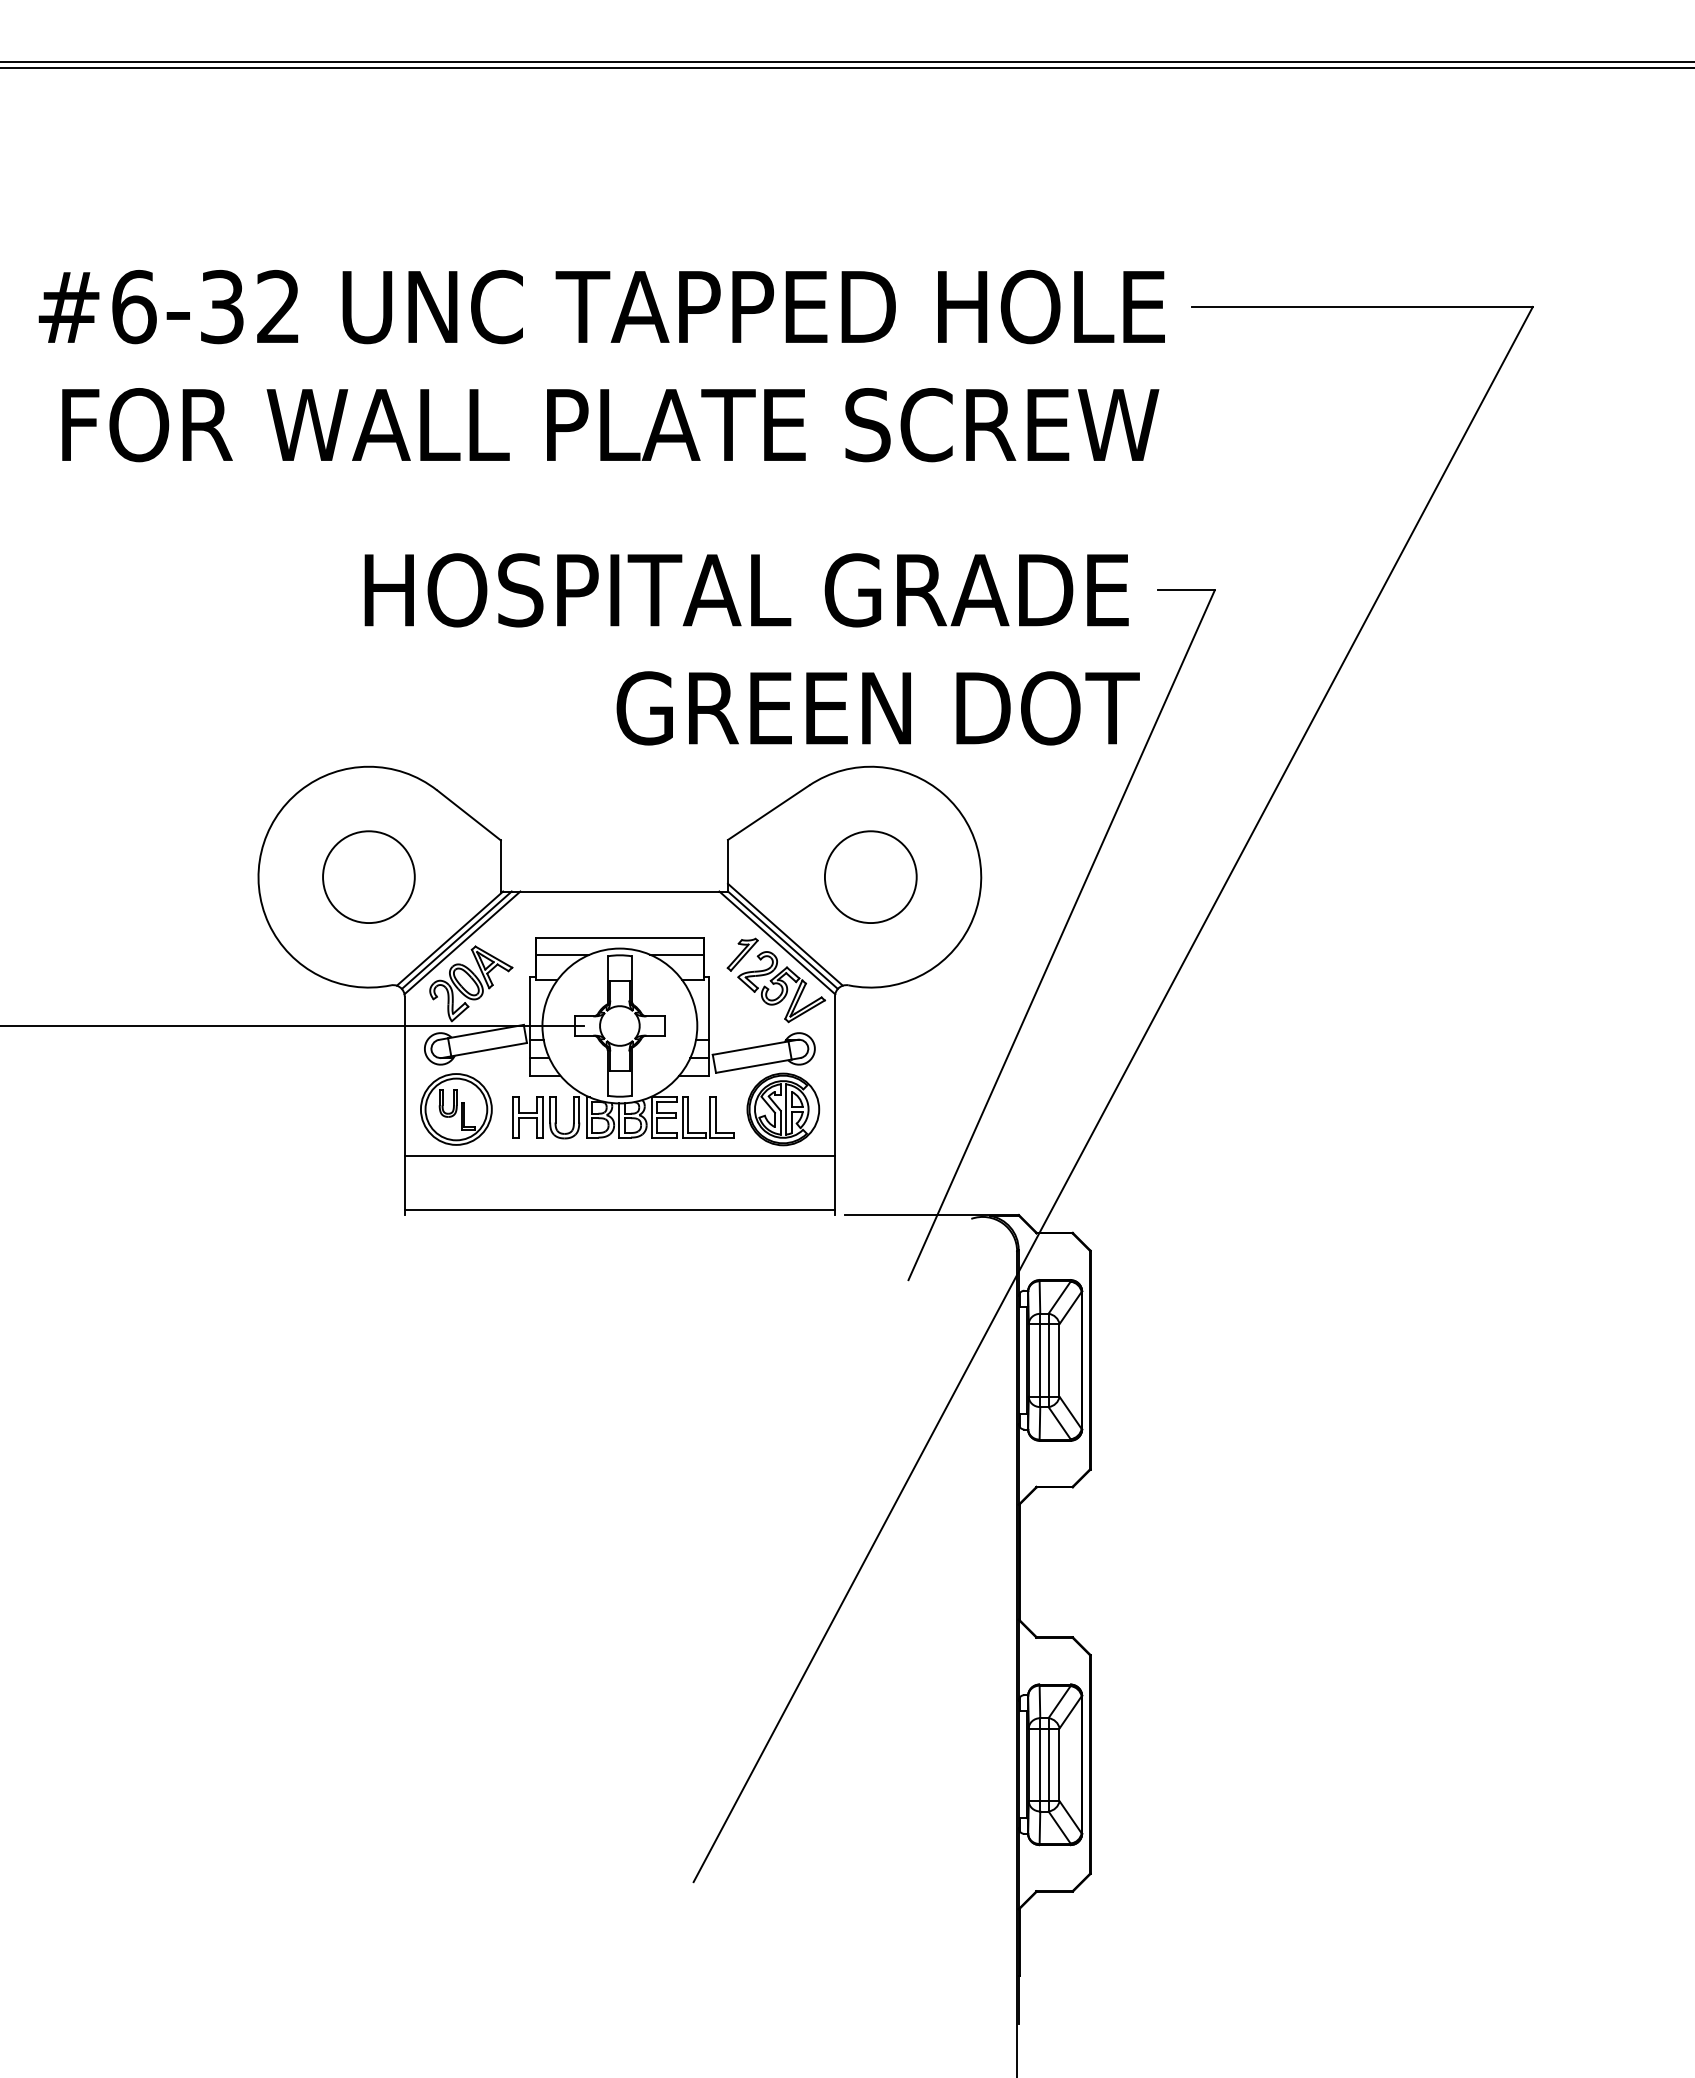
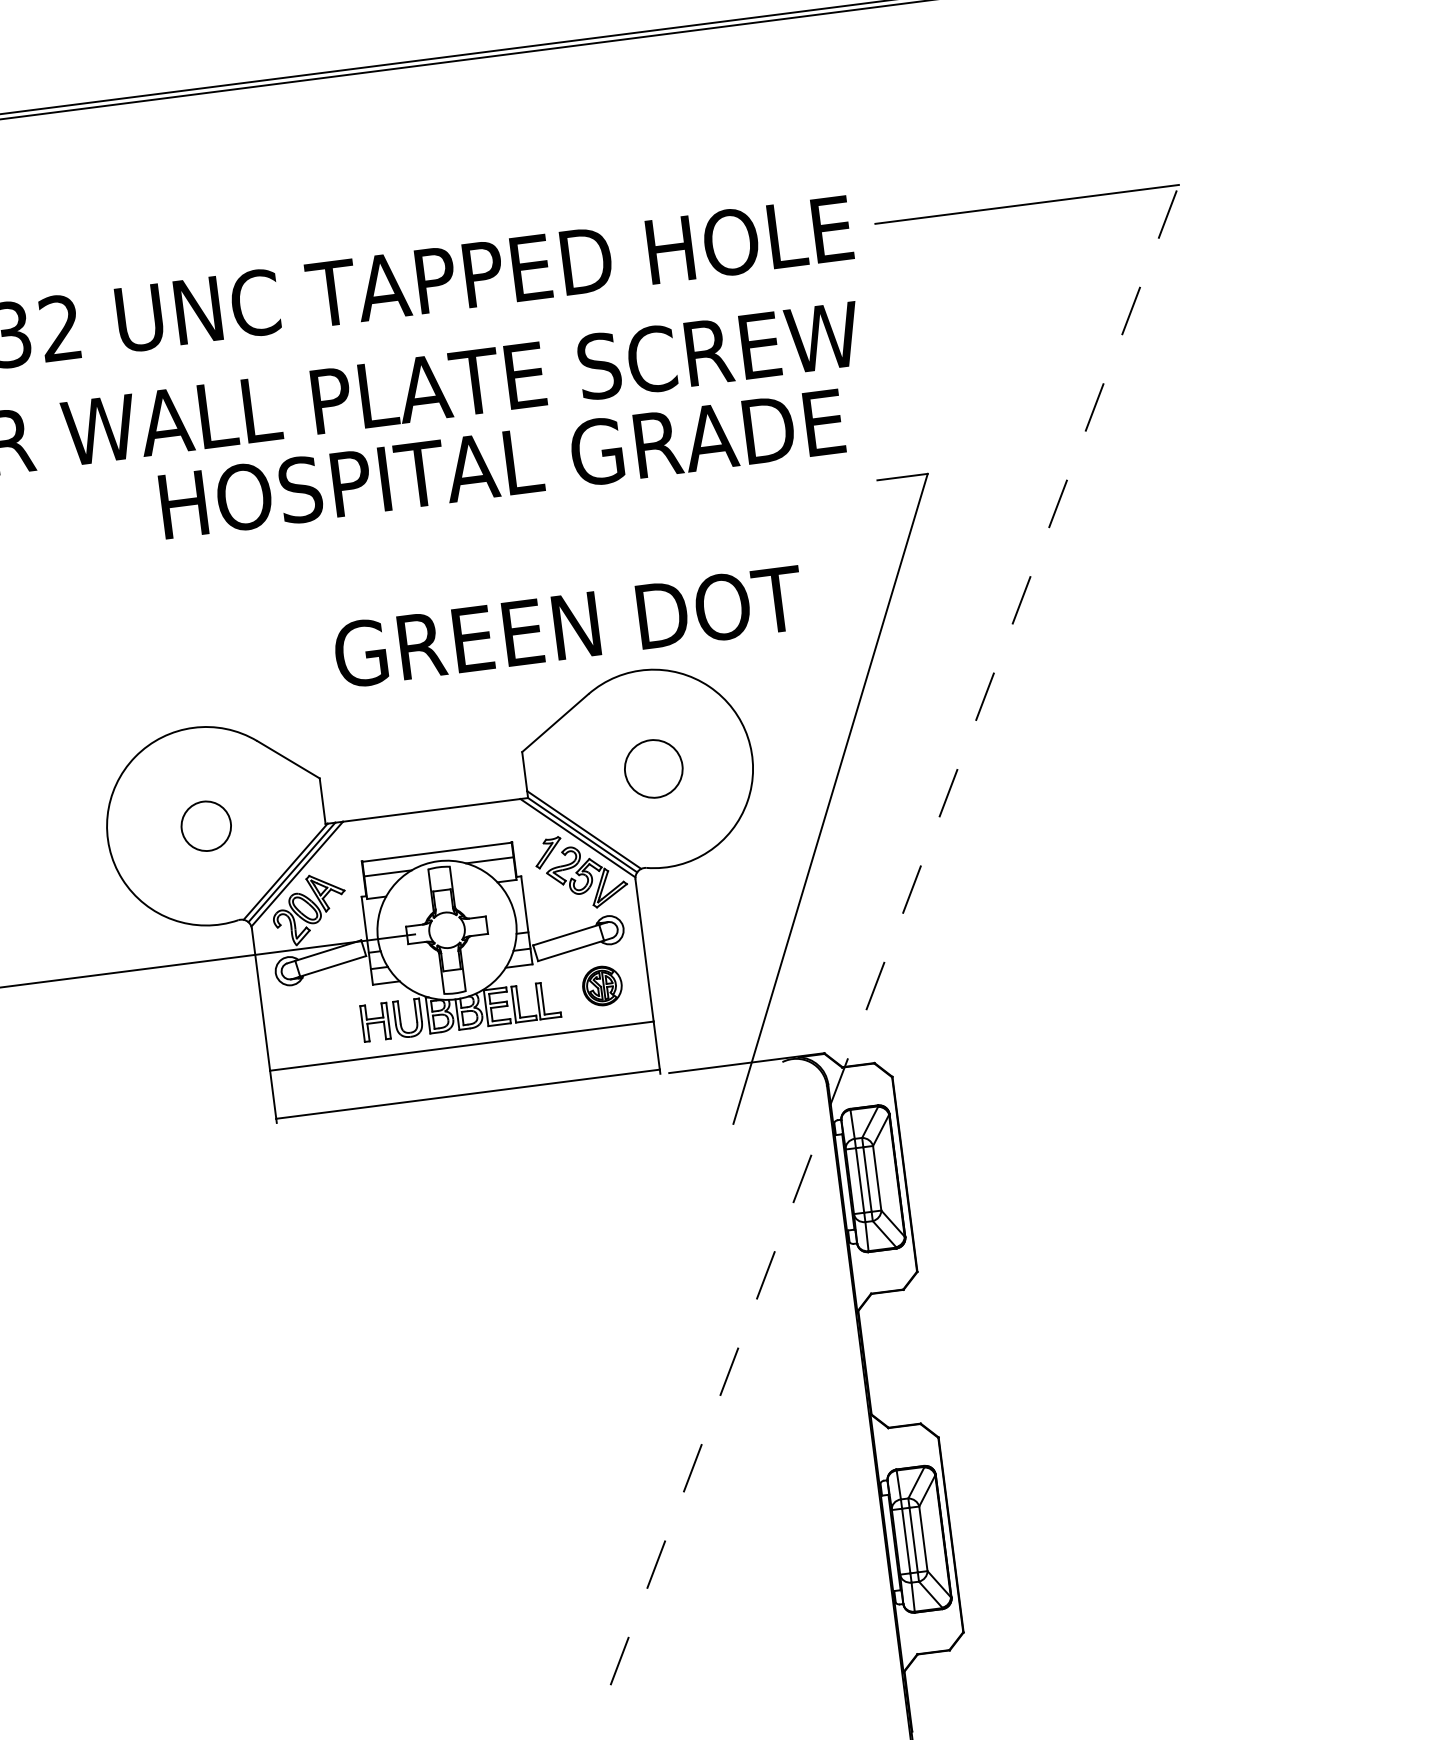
text: (746, 590) -> (502, 464), moved
text: (877, 708) -> (568, 627), moved
circle: (368, 877) -> (205, 826), size x0.6
circle: (870, 877) -> (653, 769), size x0.7
line: (1113, 1094) -> (895, 934), solid -> dashed
part: (456, 1109) -> (310, 1023), removed
part: (783, 1109) -> (602, 986), size x0.6

